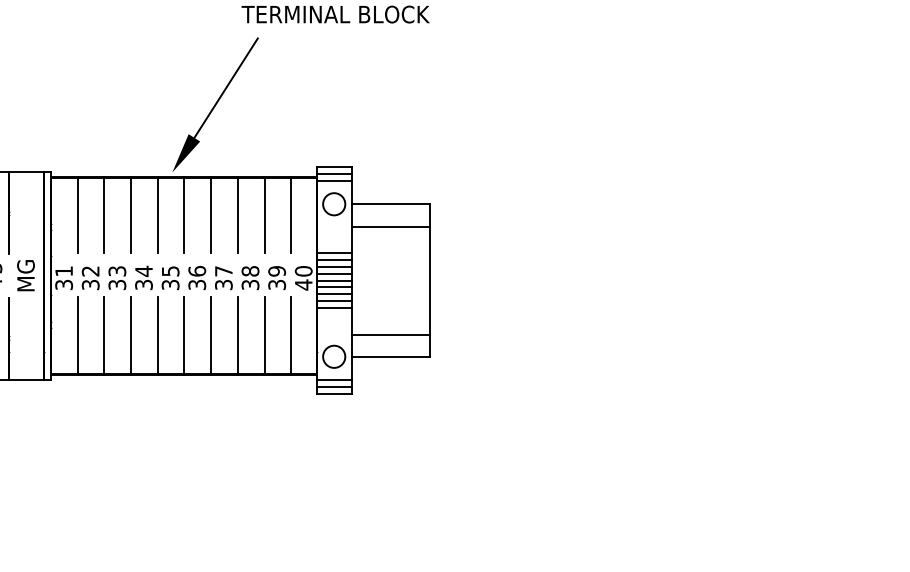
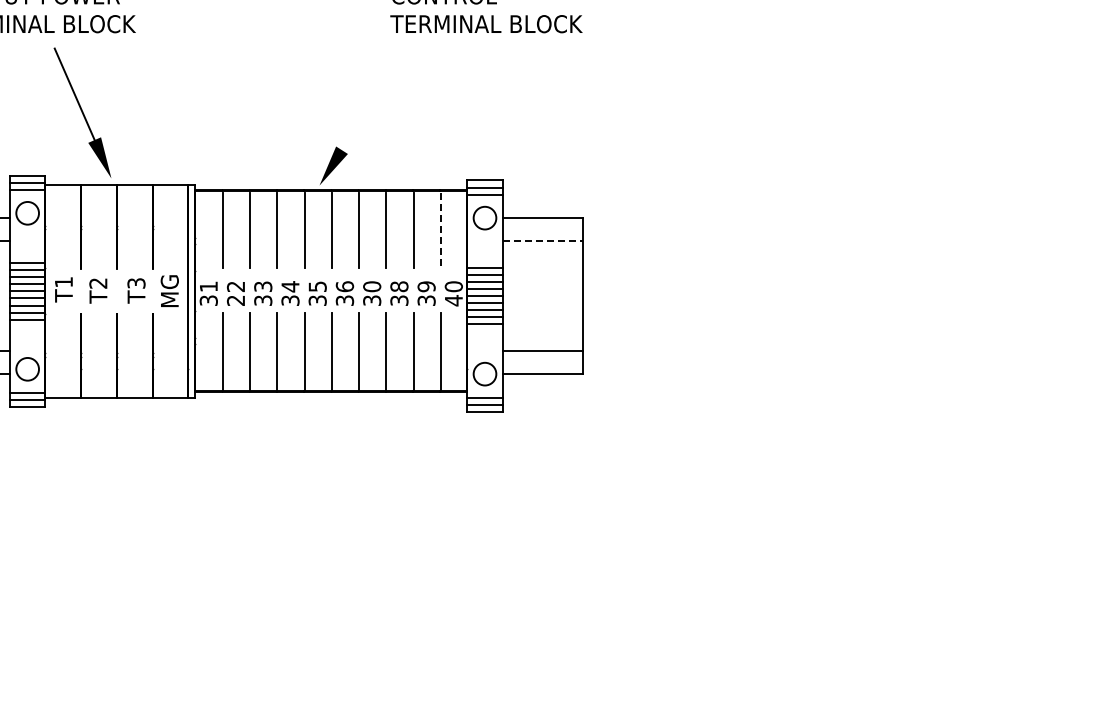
line: (226, 88) -> (374, 99), removed
line: (291, 216) -> (441, 230), solid -> dashed
line: (390, 227) -> (542, 241), solid -> dashed
text: (224, 271) -> (372, 286), 37 -> 30
text: (91, 284) -> (236, 300), 32 -> 22

